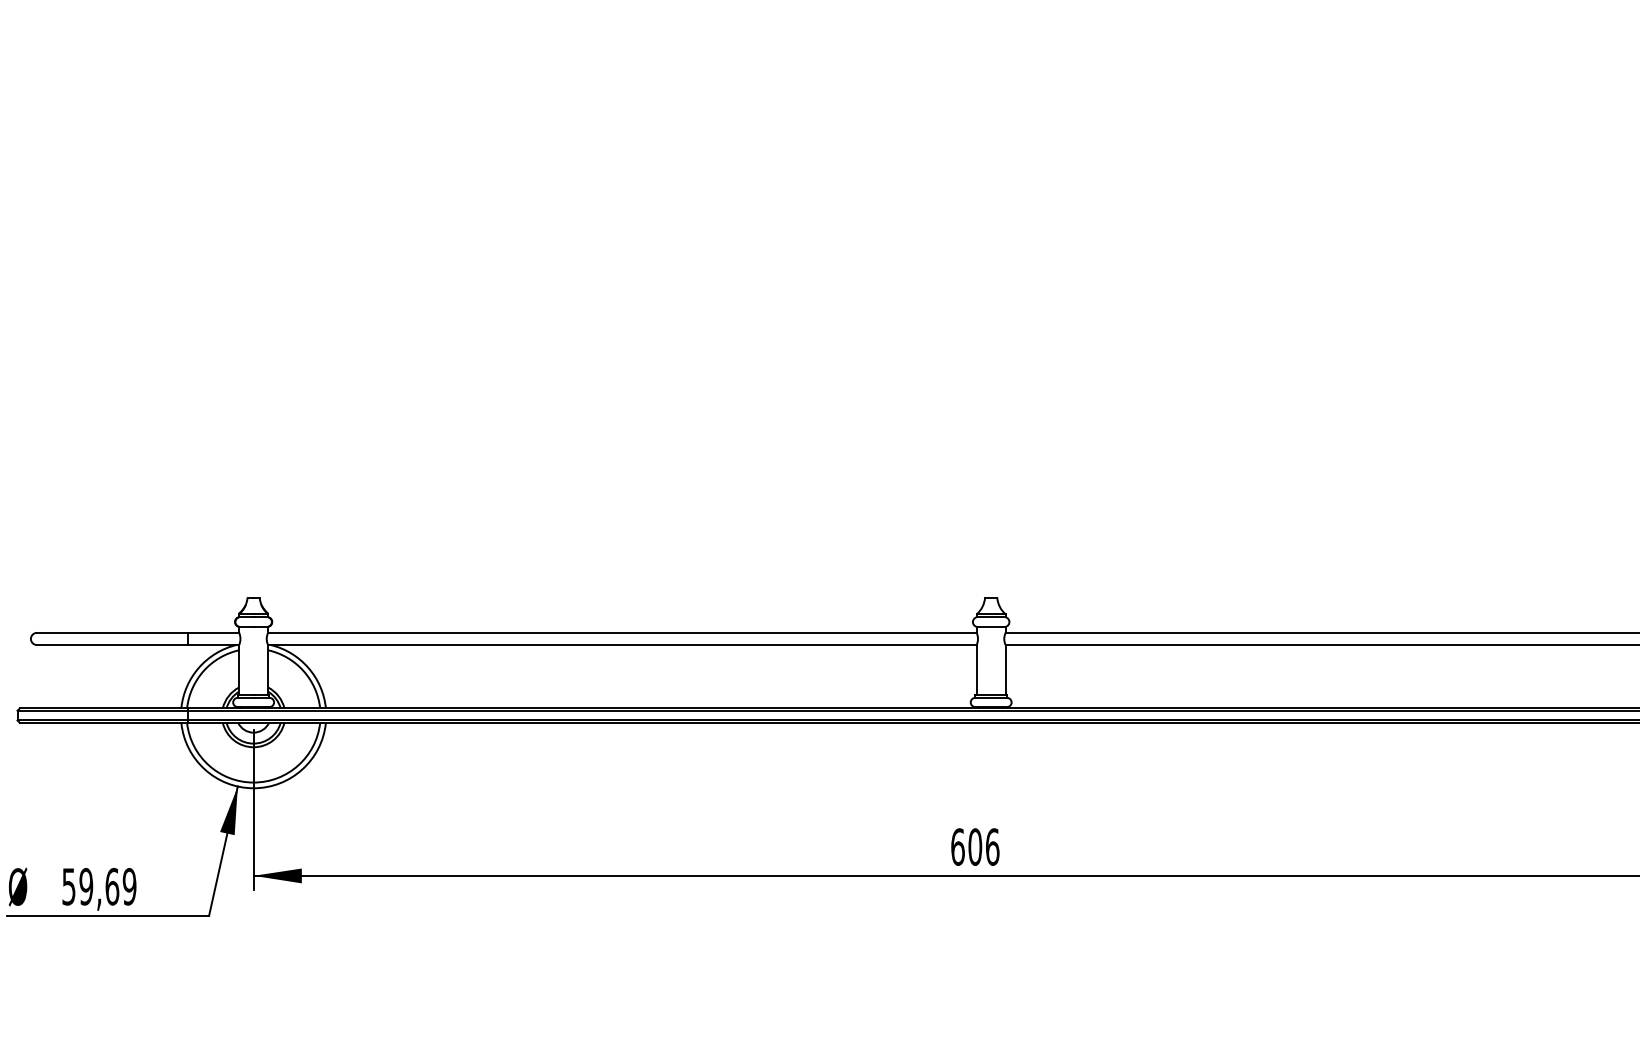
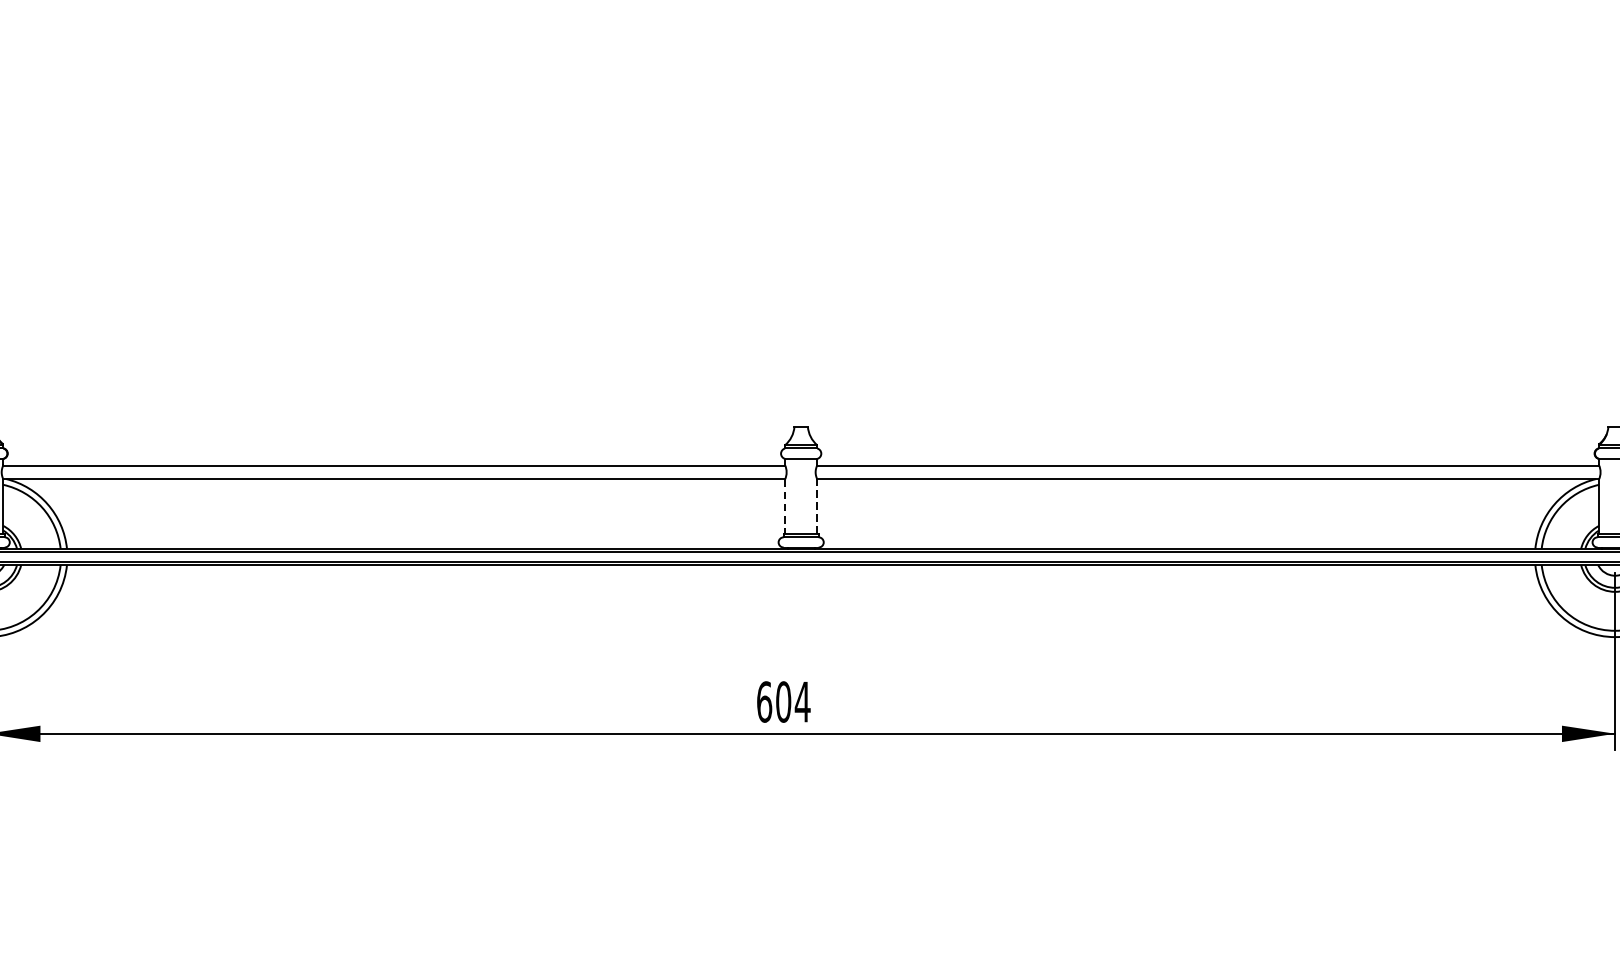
line: (976, 670) -> (784, 507), solid -> dashed
line: (1005, 670) -> (816, 507), solid -> dashed
text: (992, 846) -> (802, 701), 606 -> 604

